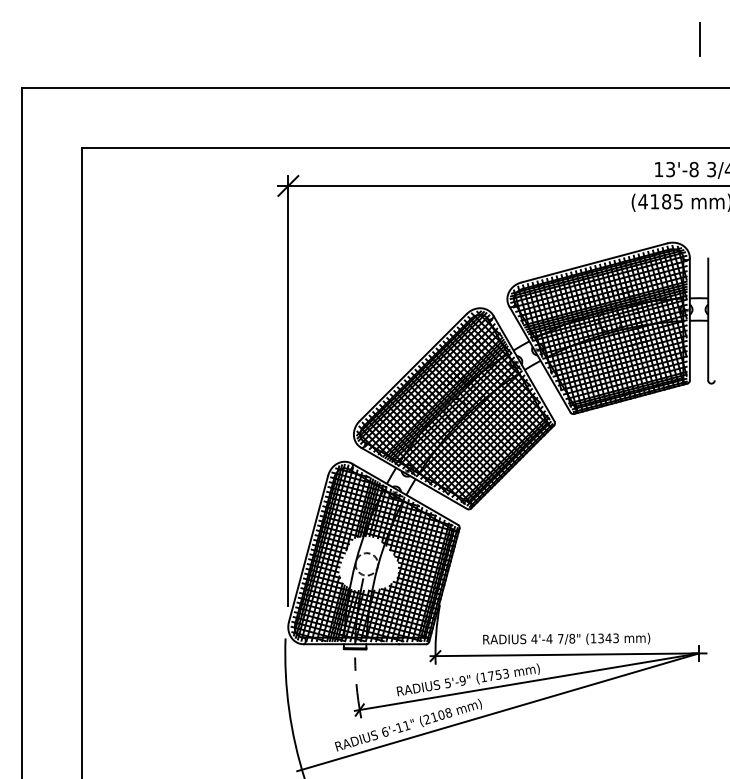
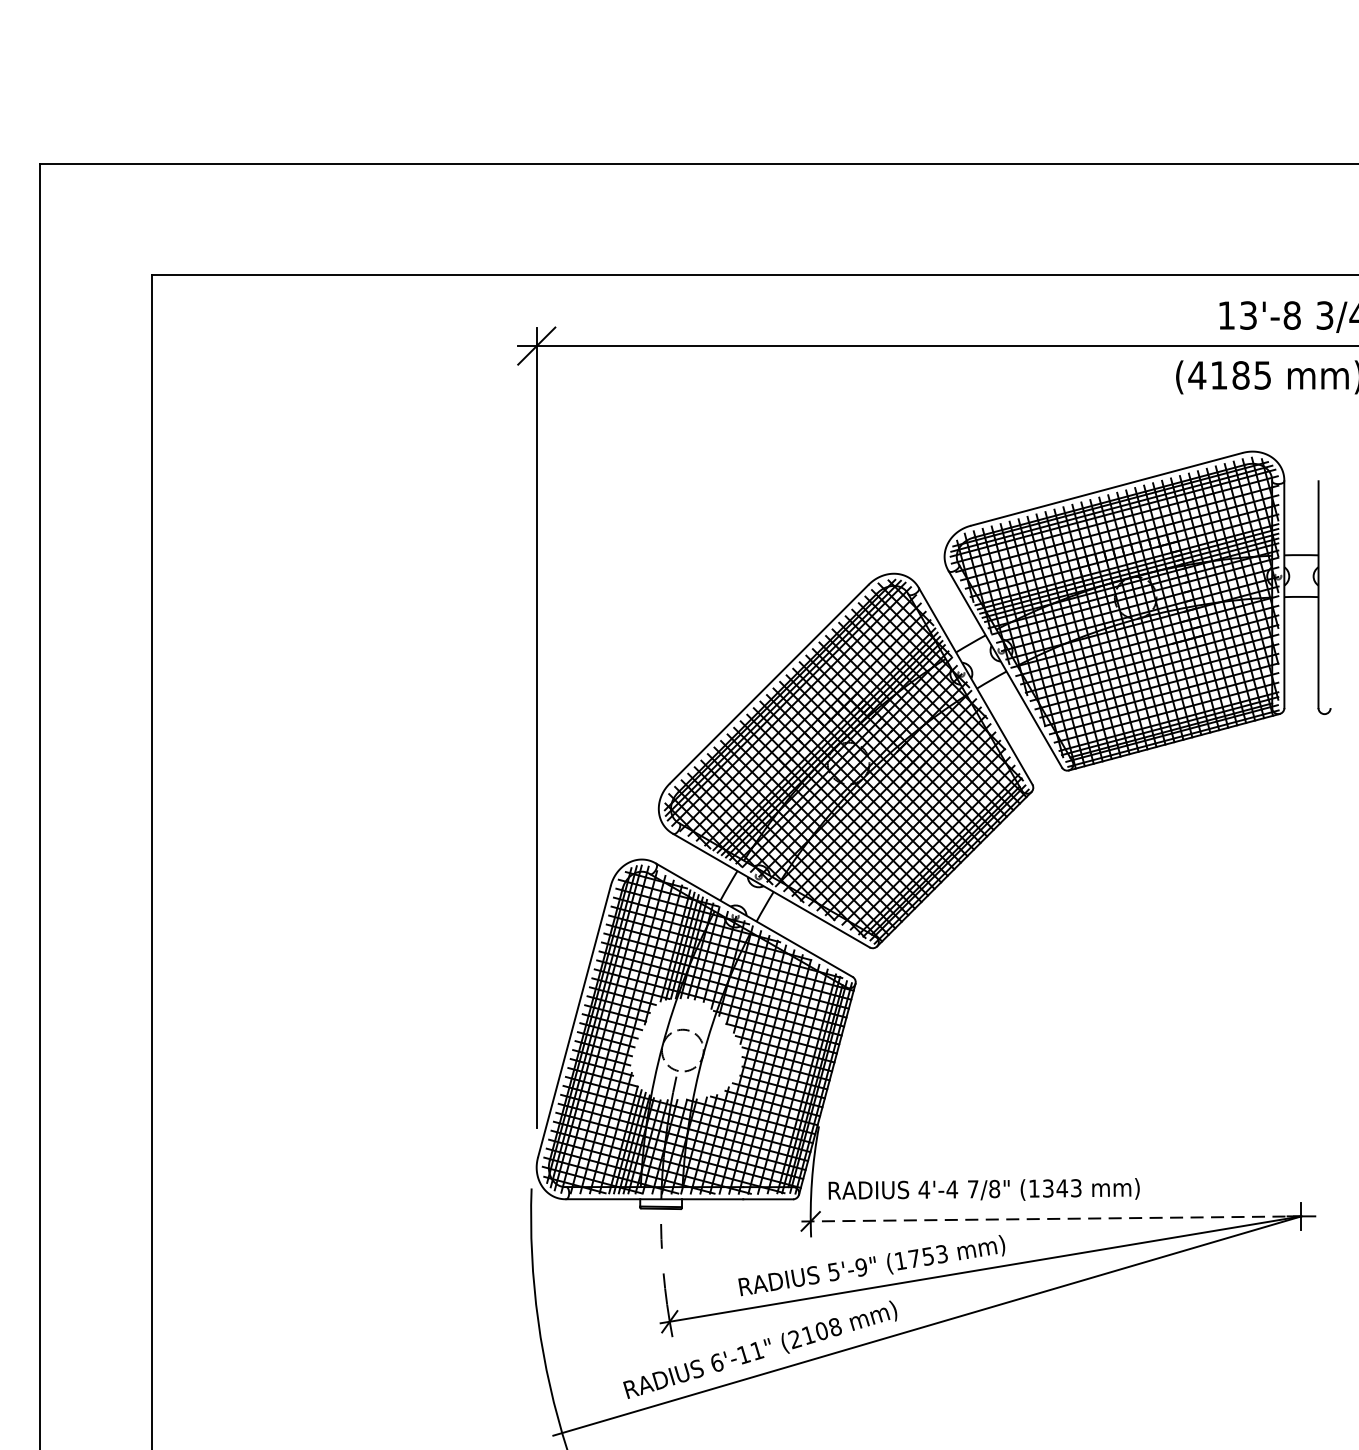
line: (700, 39) -> (1304, 73), removed
text: (566, 638) -> (983, 1188), moved
line: (565, 654) -> (1052, 1218), solid -> dashed

